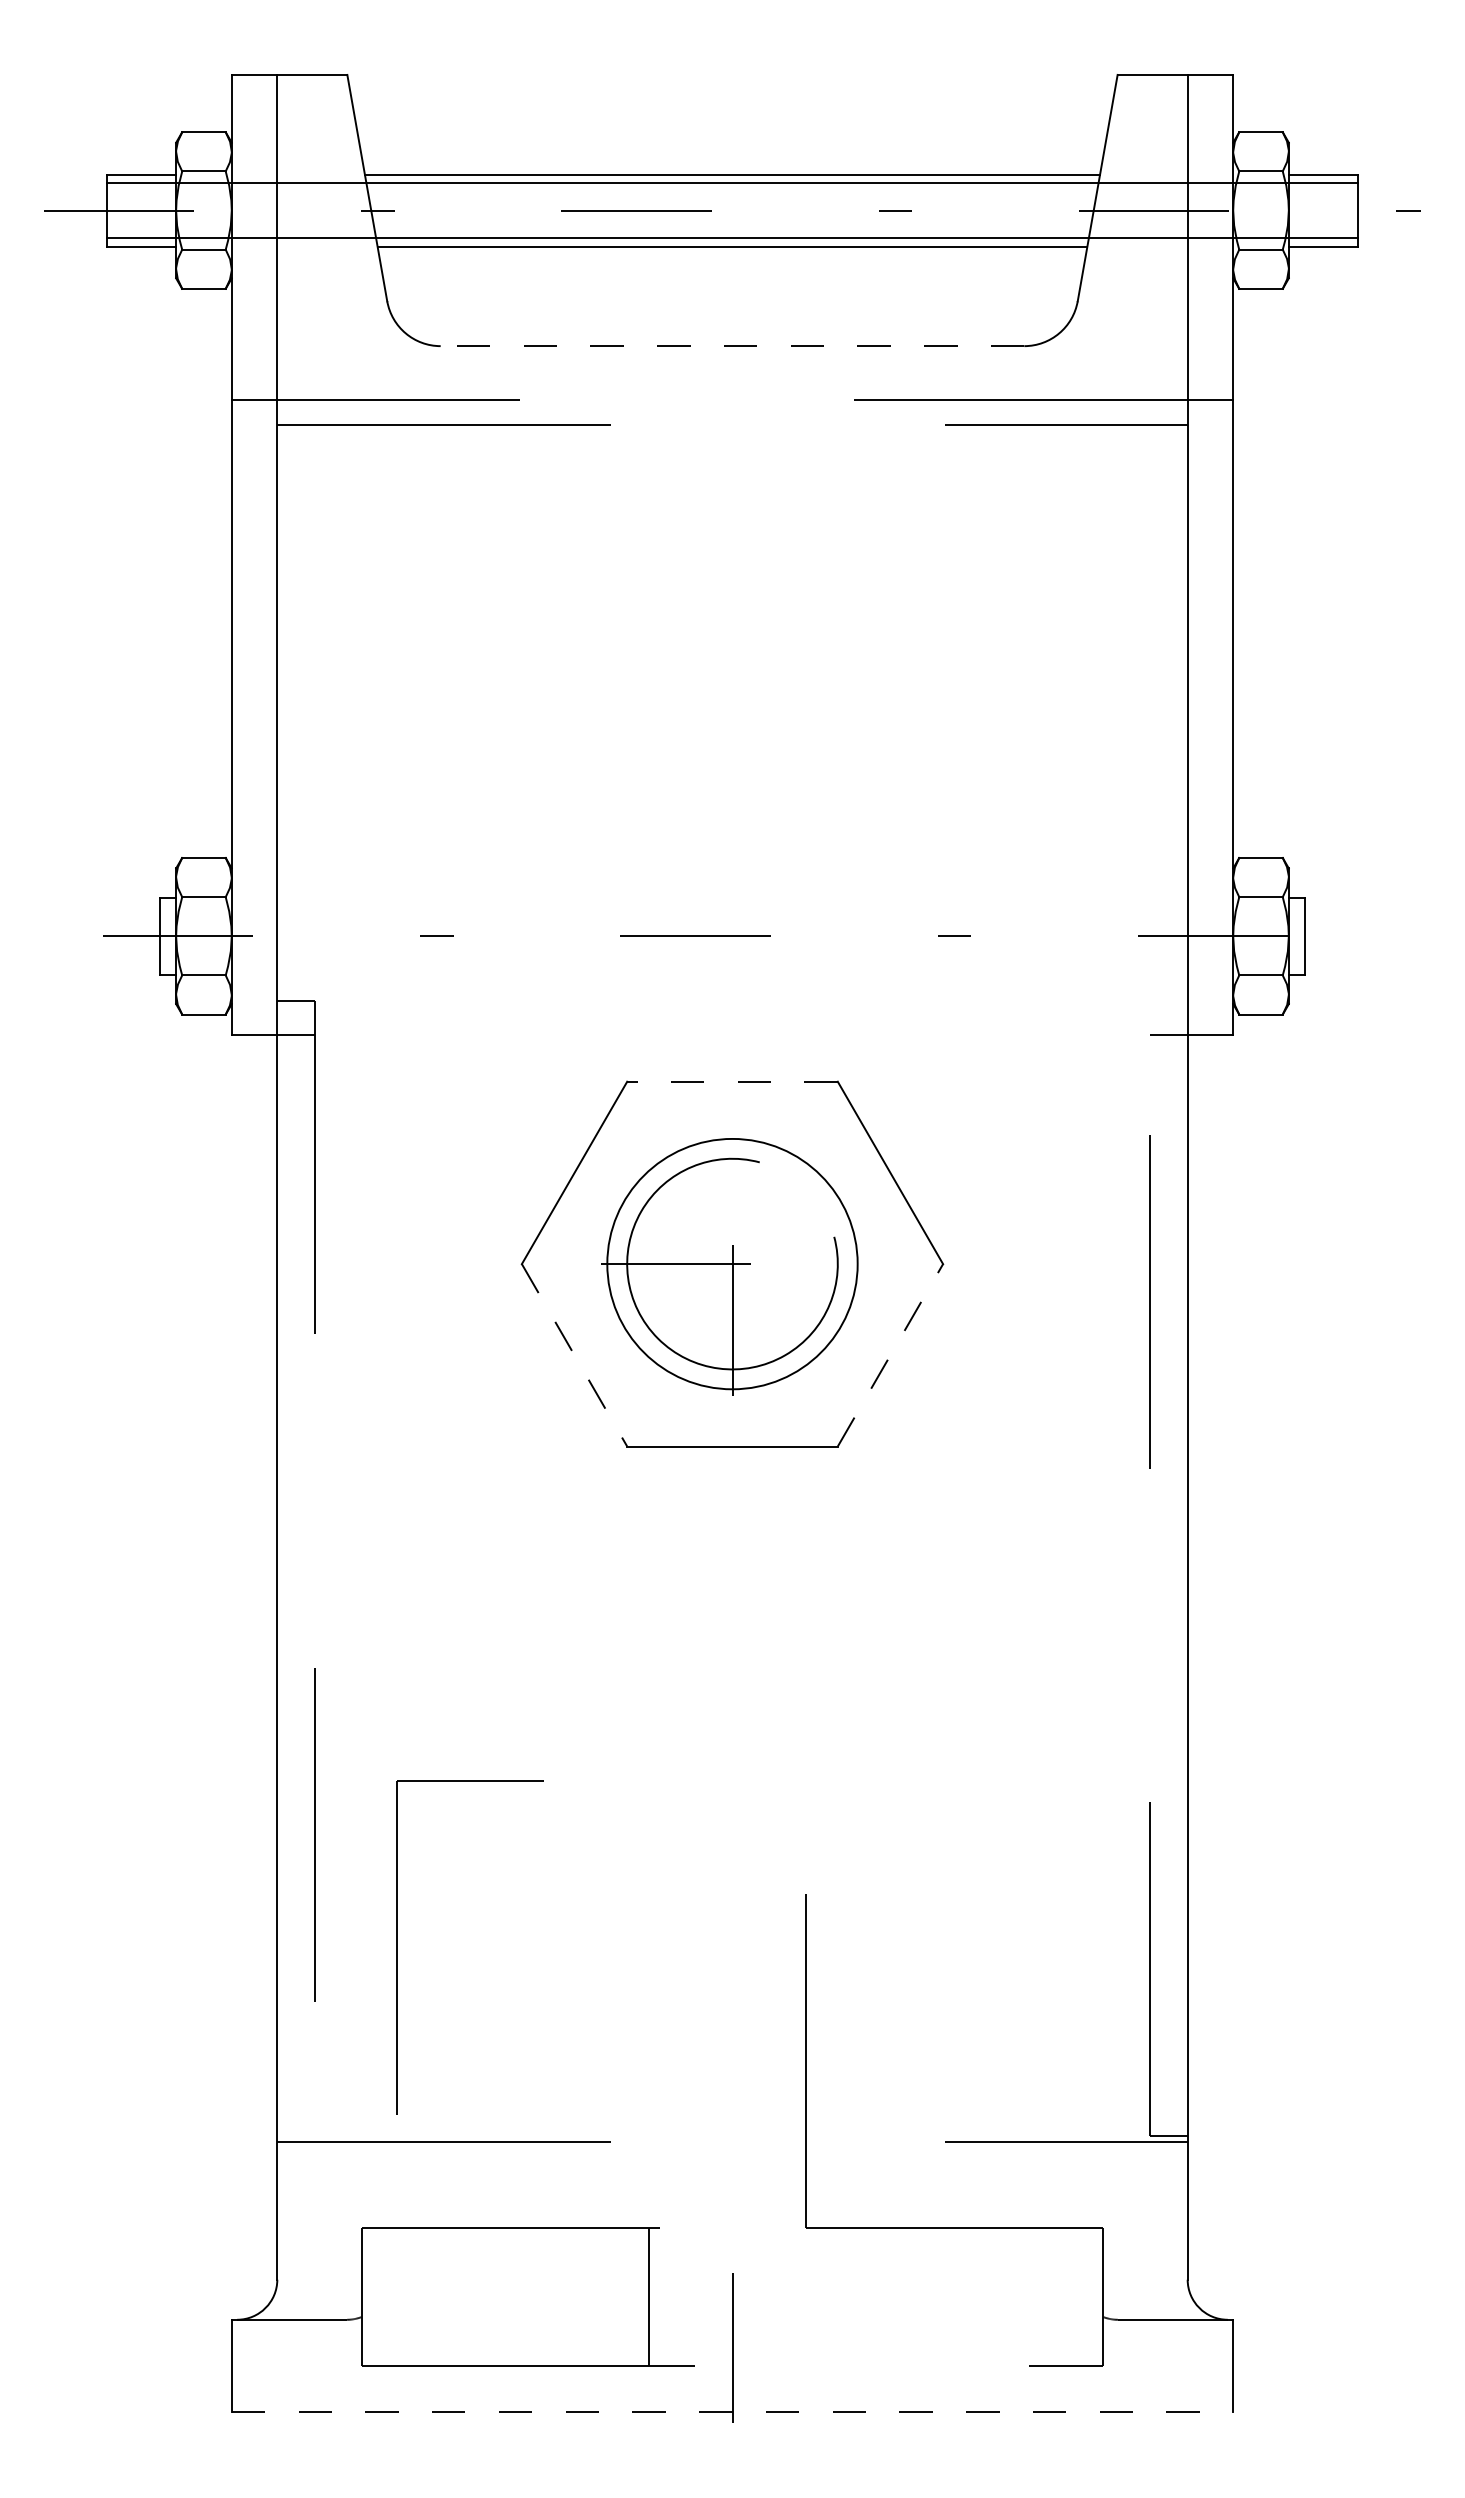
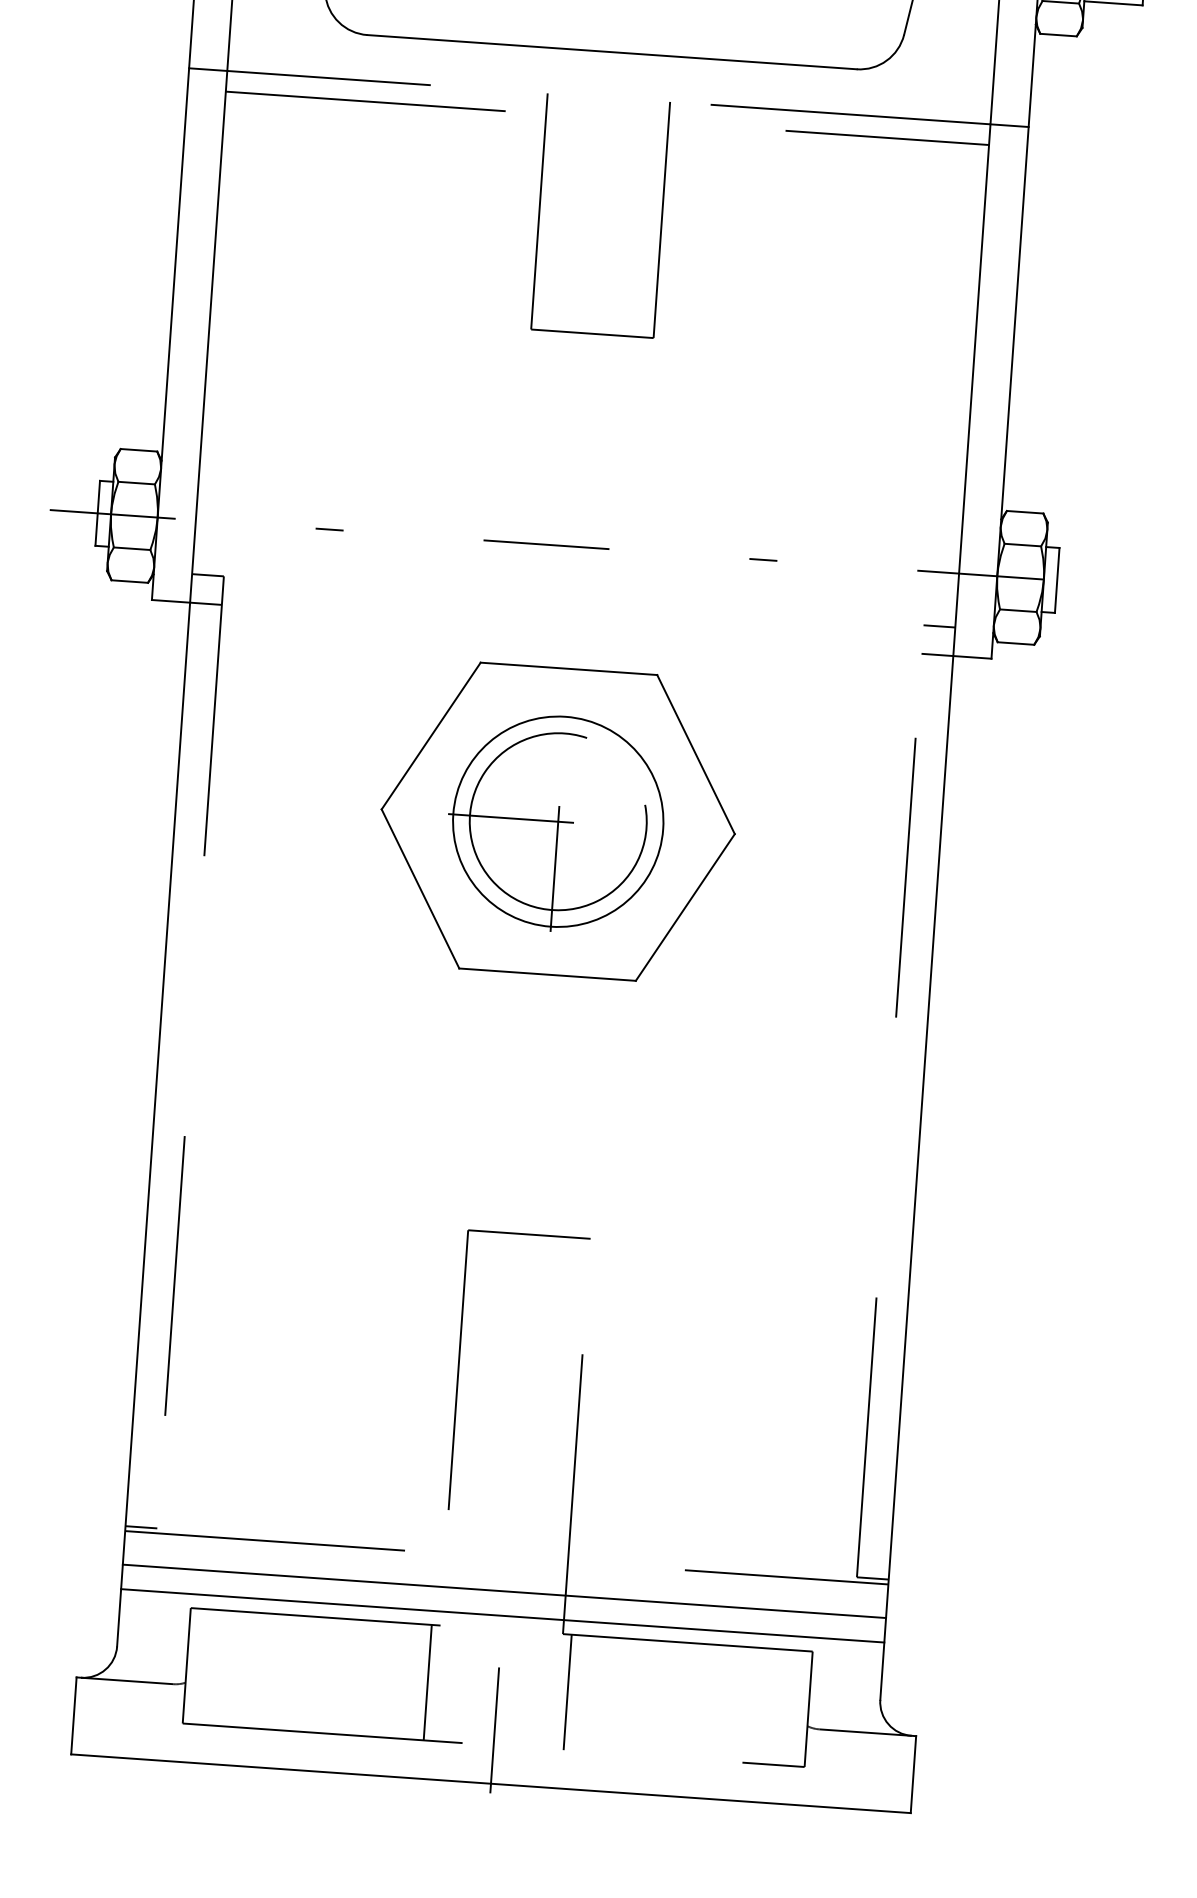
line: (732, 346) -> (612, 52), dashed -> solid
part: (660, 541) -> (540, 211), added
line: (1168, 1000) -> (939, 626), added
line: (732, 1081) -> (568, 668), dashed -> solid
line: (890, 1354) -> (685, 906), dashed -> solid
line: (574, 1355) -> (420, 889), dashed -> solid
part: (398, 1947) -> (459, 1369), moved
line: (296, 2136) -> (141, 1527), added
line: (732, 2182) -> (504, 1591), added
line: (732, 2211) -> (502, 1616), added
line: (815, 2296) -> (567, 1692), added
line: (732, 2411) -> (491, 1783), dashed -> solid

